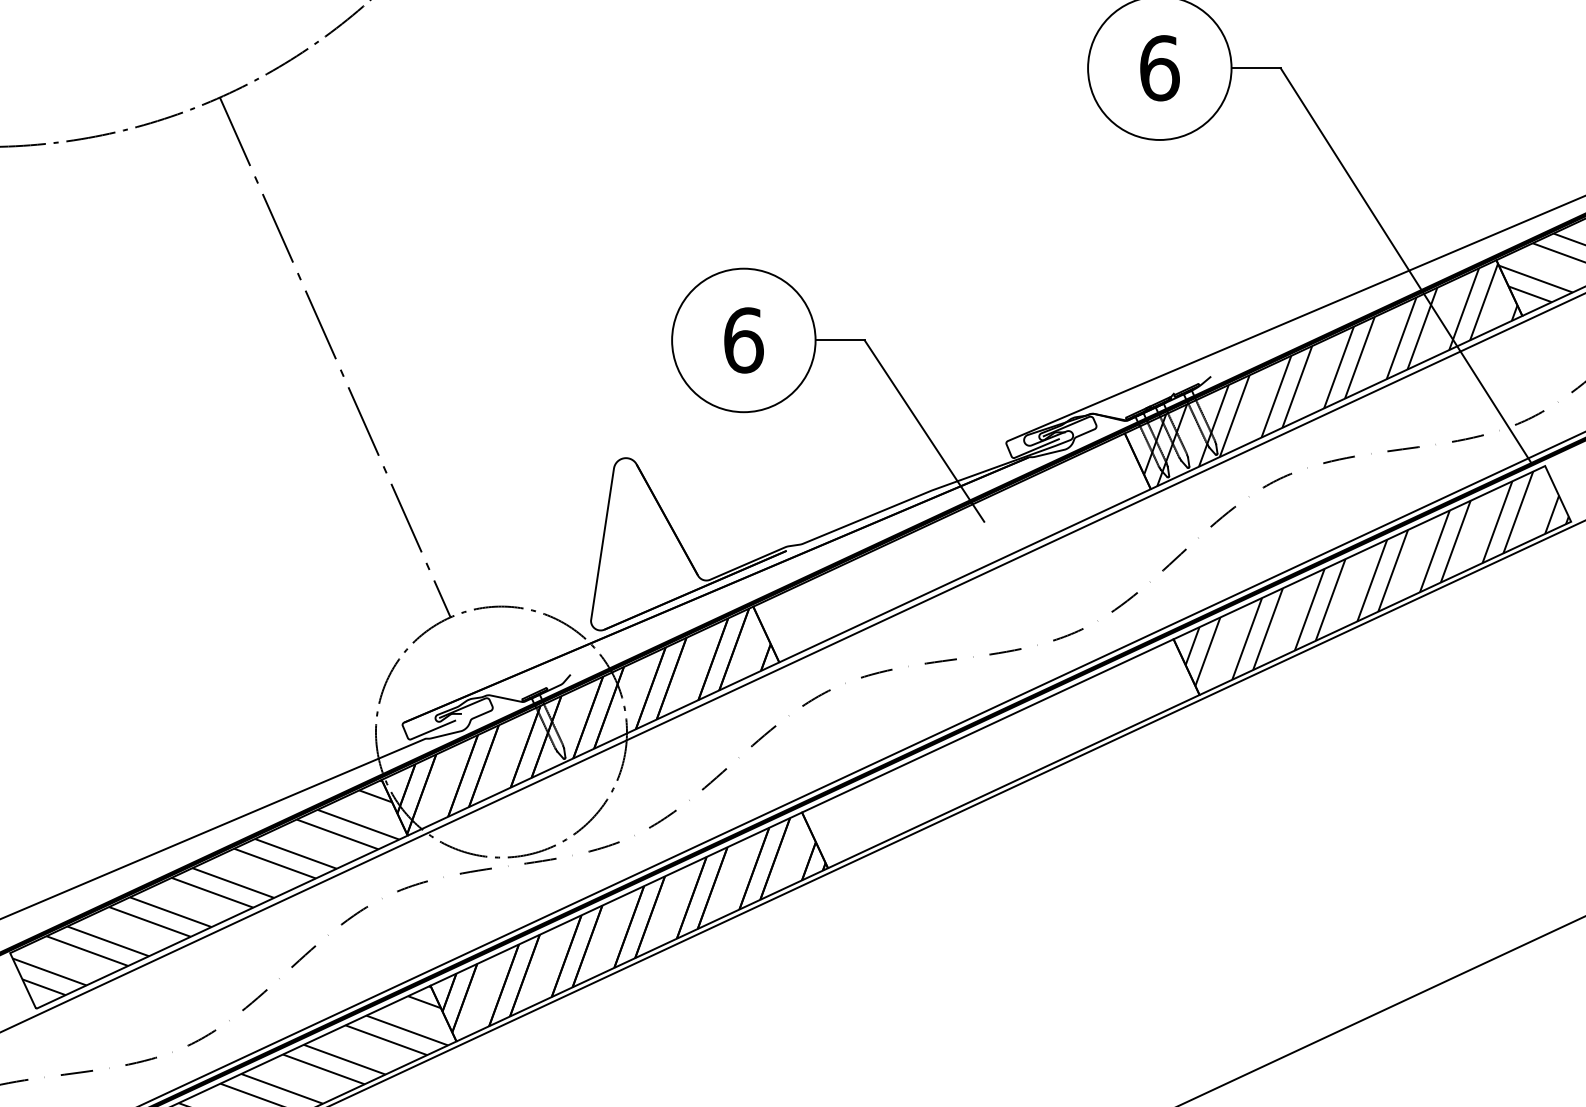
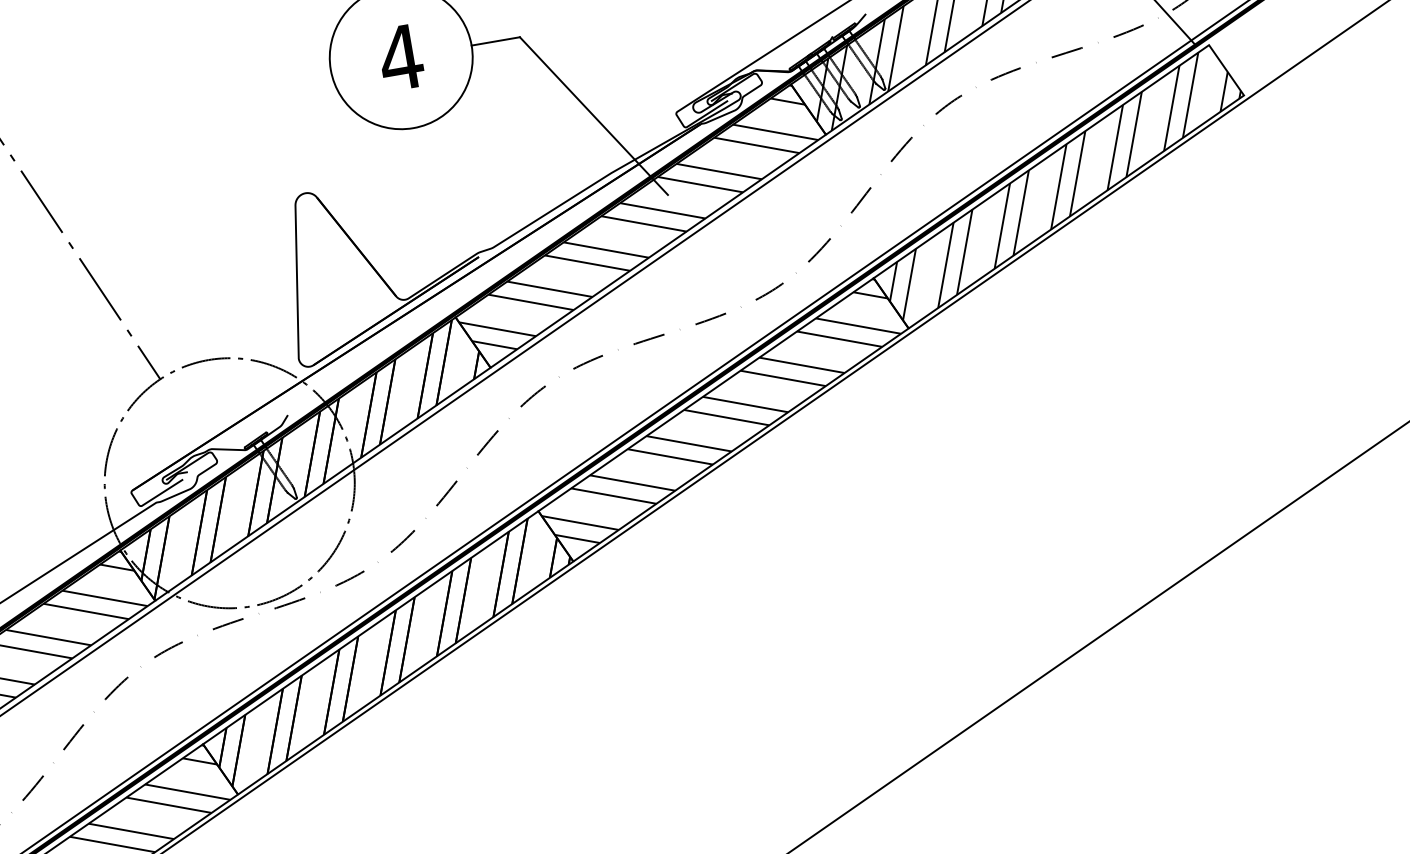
text: (743, 340) -> (400, 57), 6 -> 4
hatch: (948, 541) -> (636, 220), added
hatch: (997, 747) -> (719, 414), added

